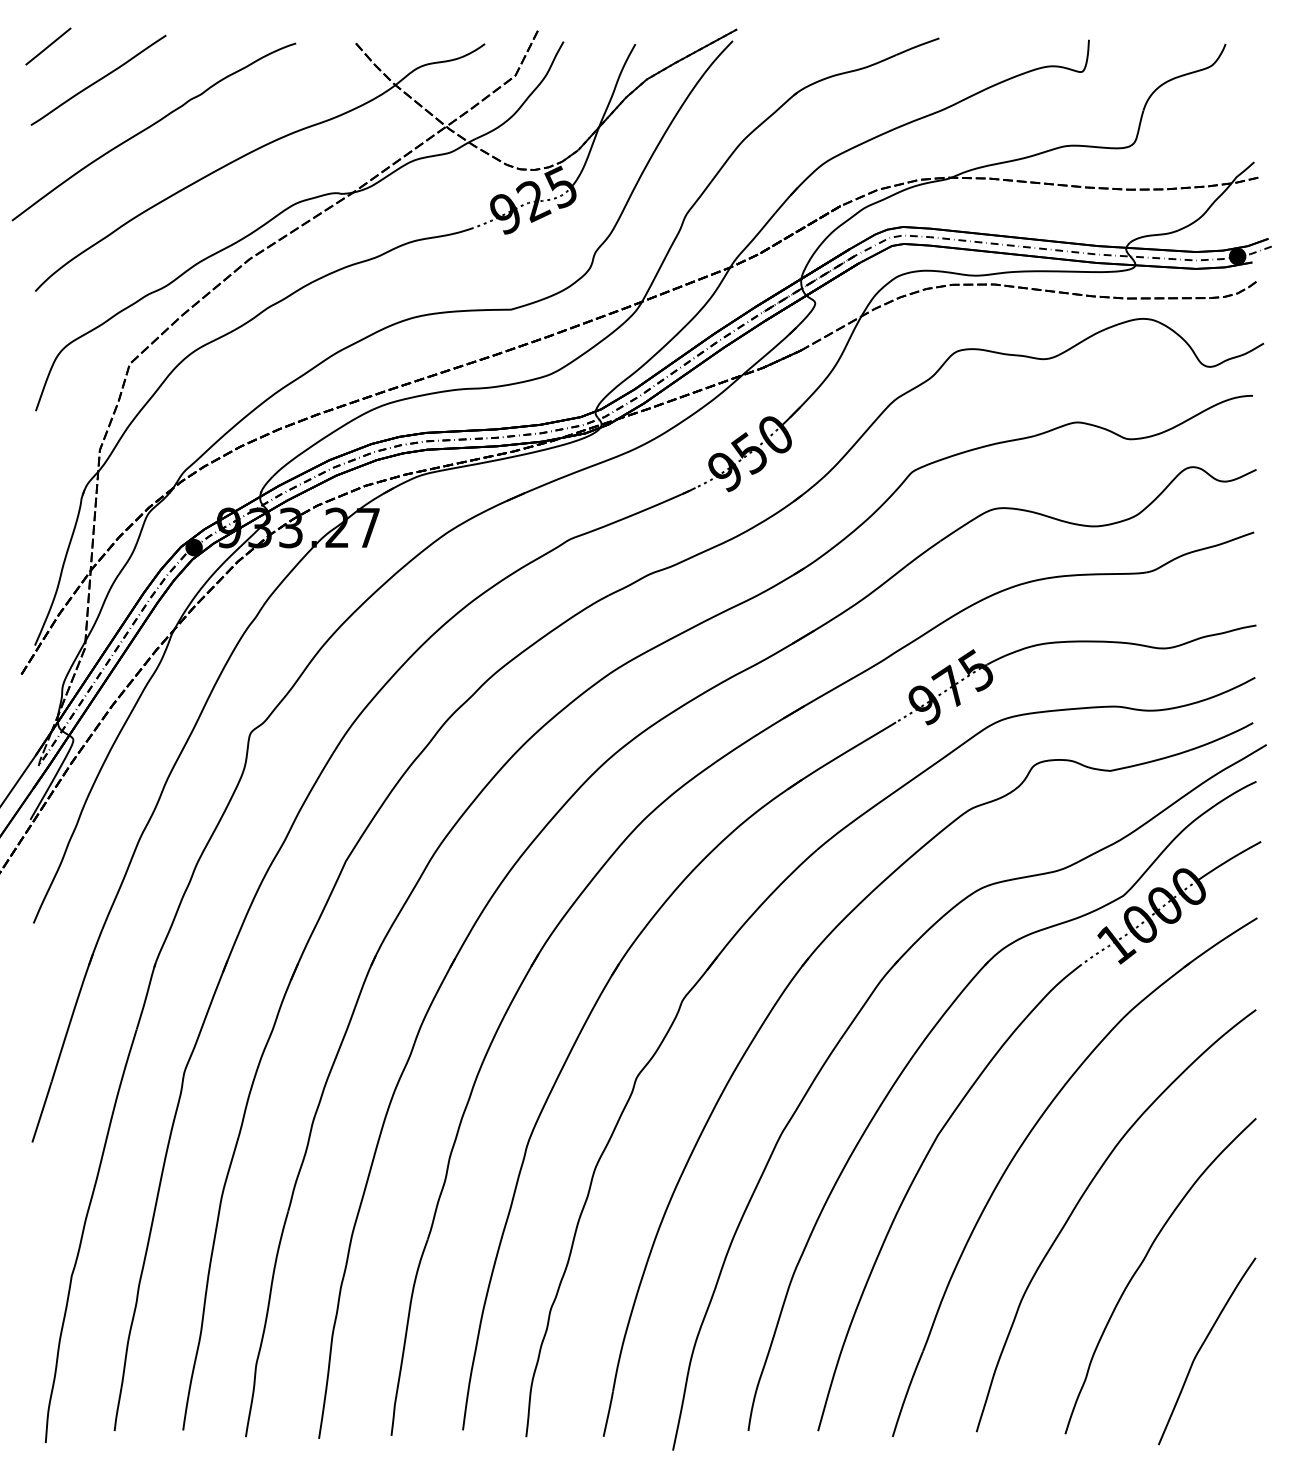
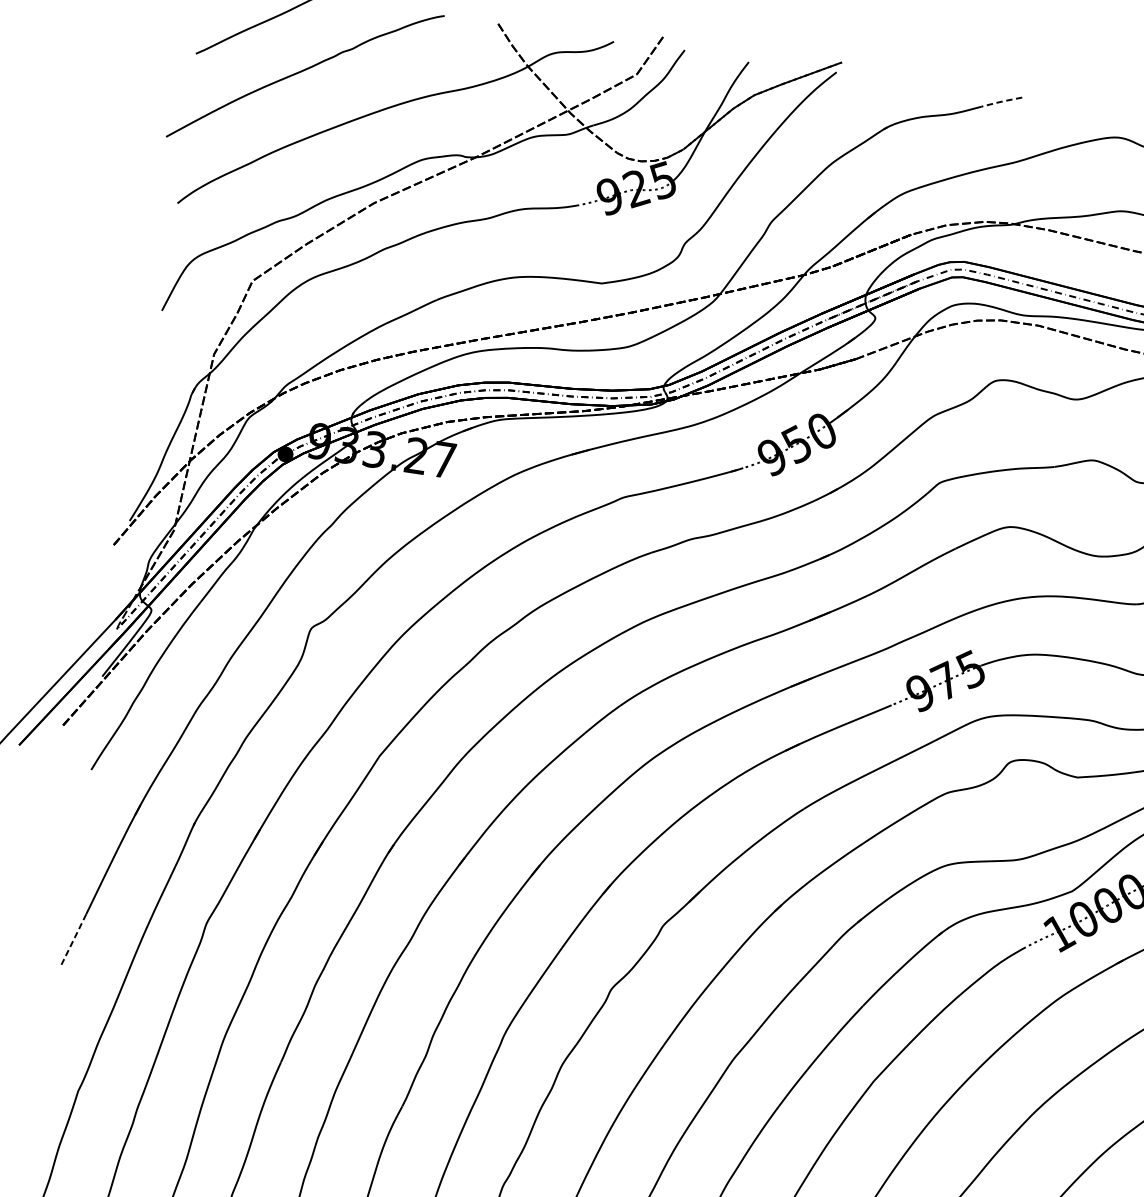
line: (917, 46) -> (1001, 101), solid -> dashed
line: (42, 1111) -> (74, 939), solid -> dashed

